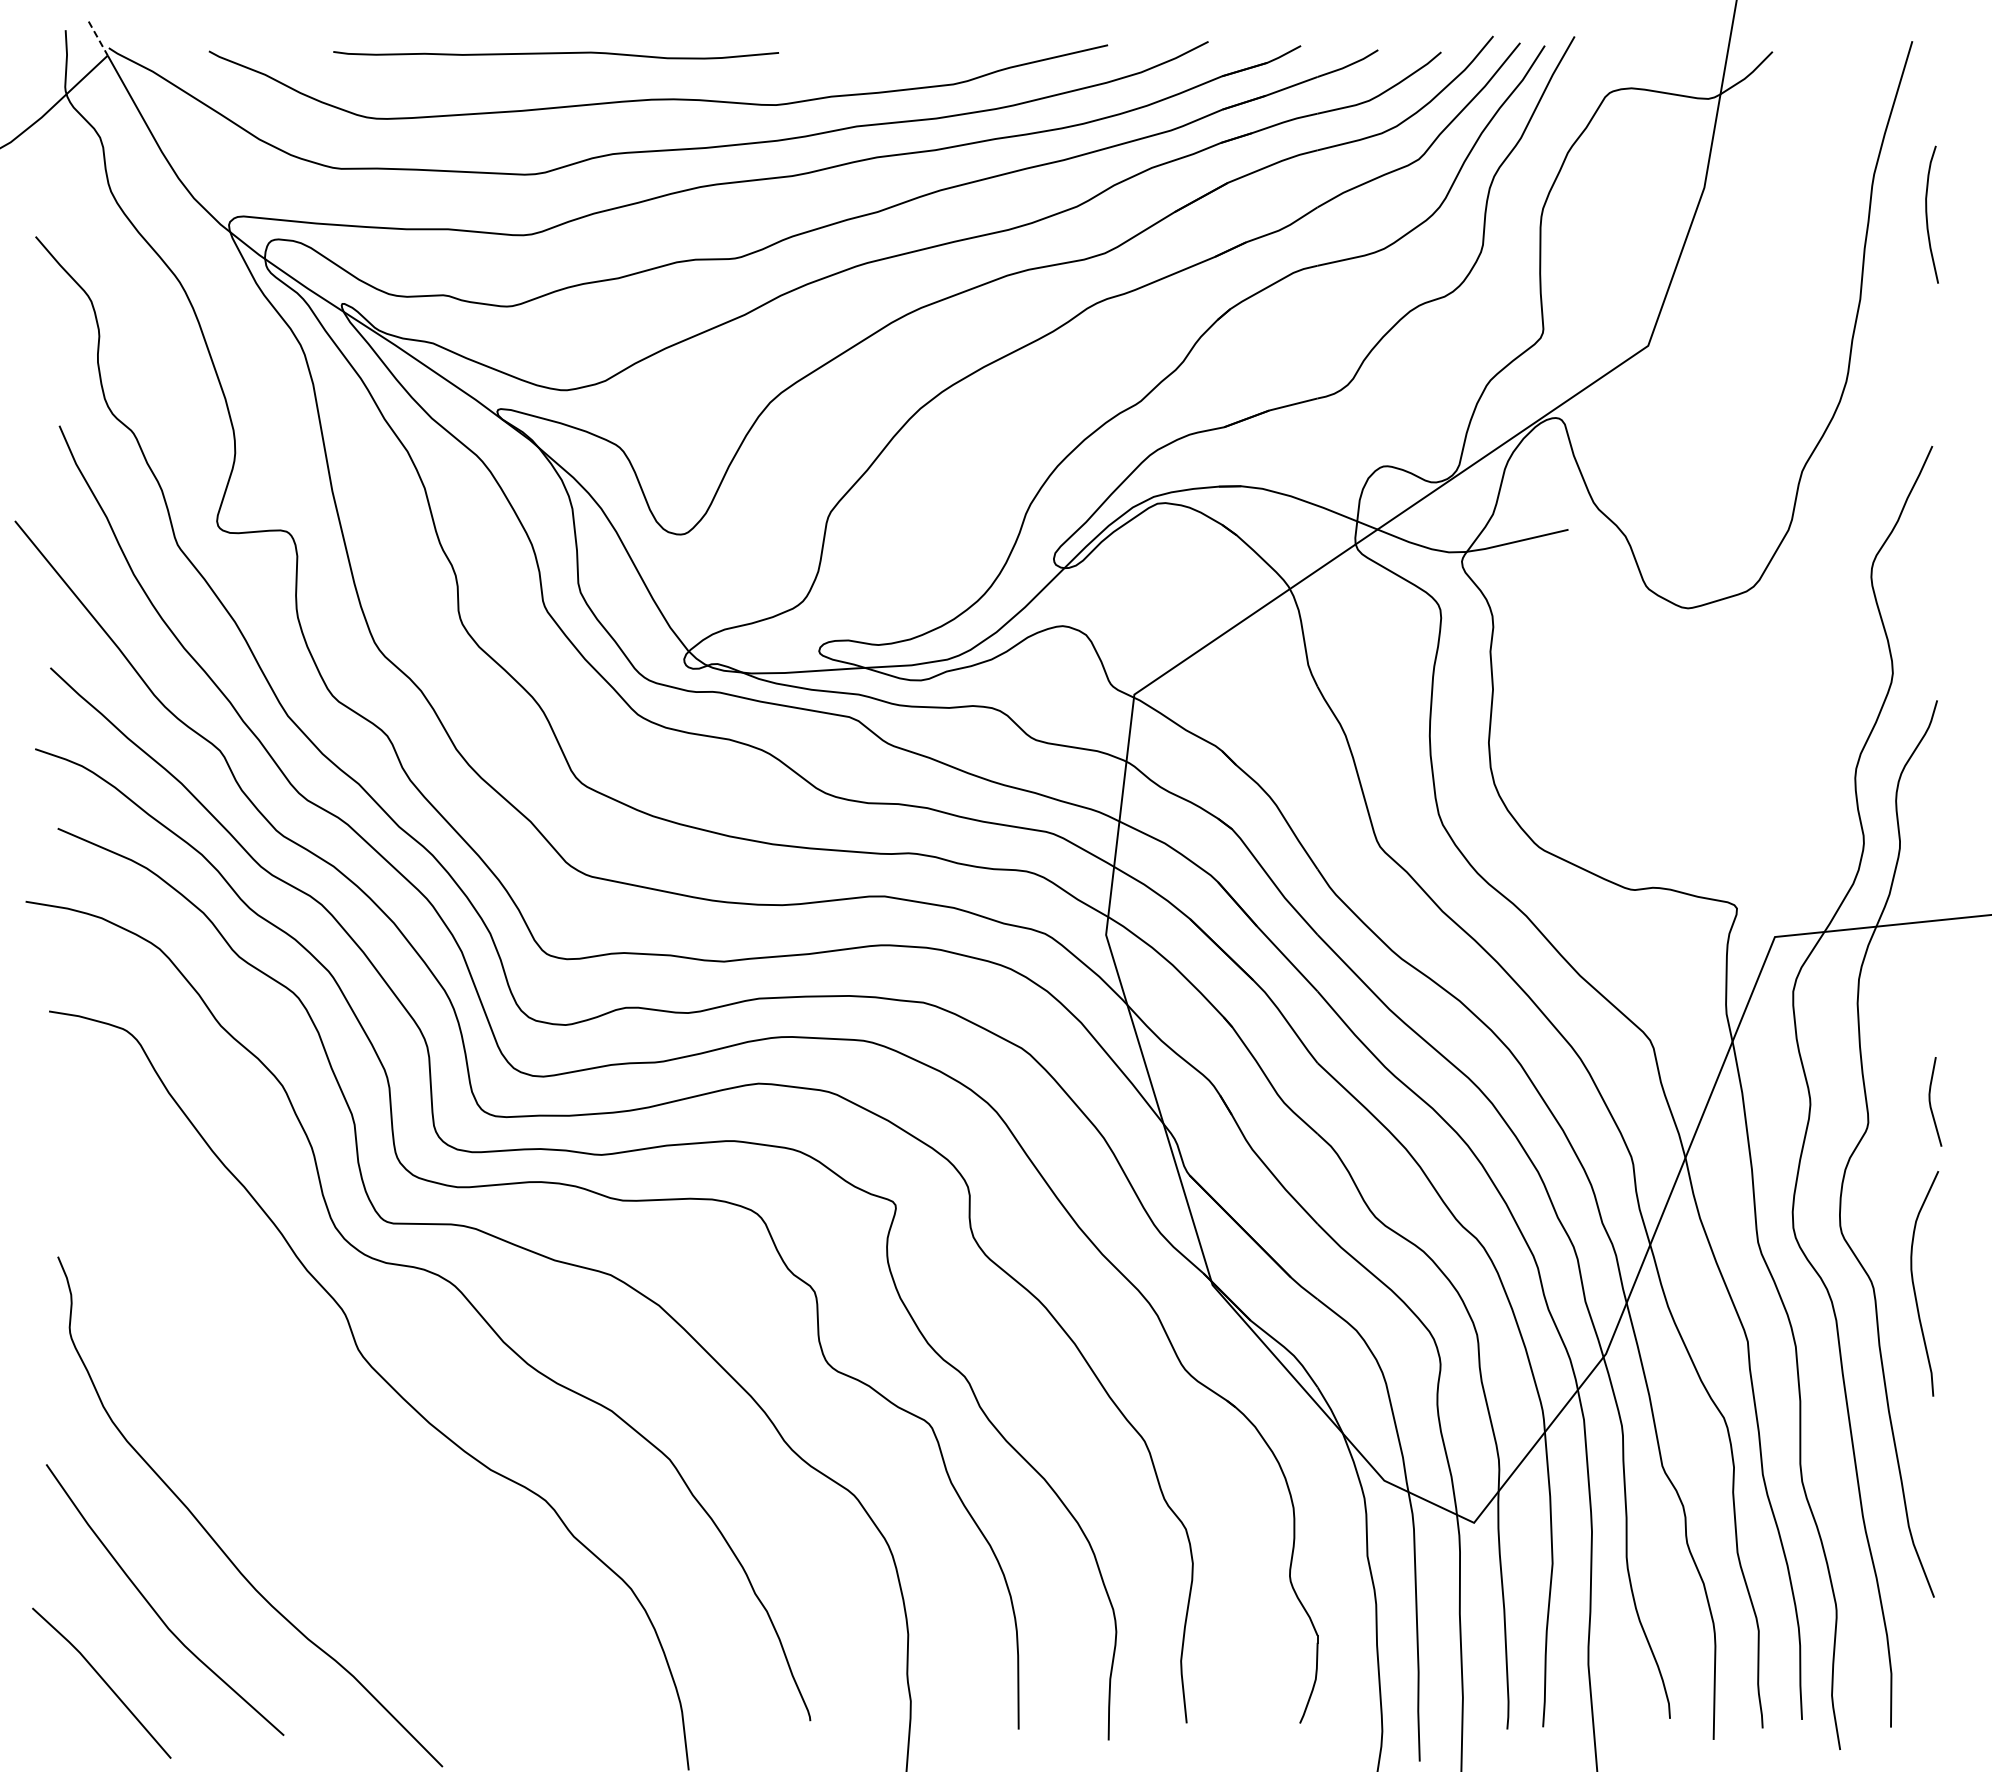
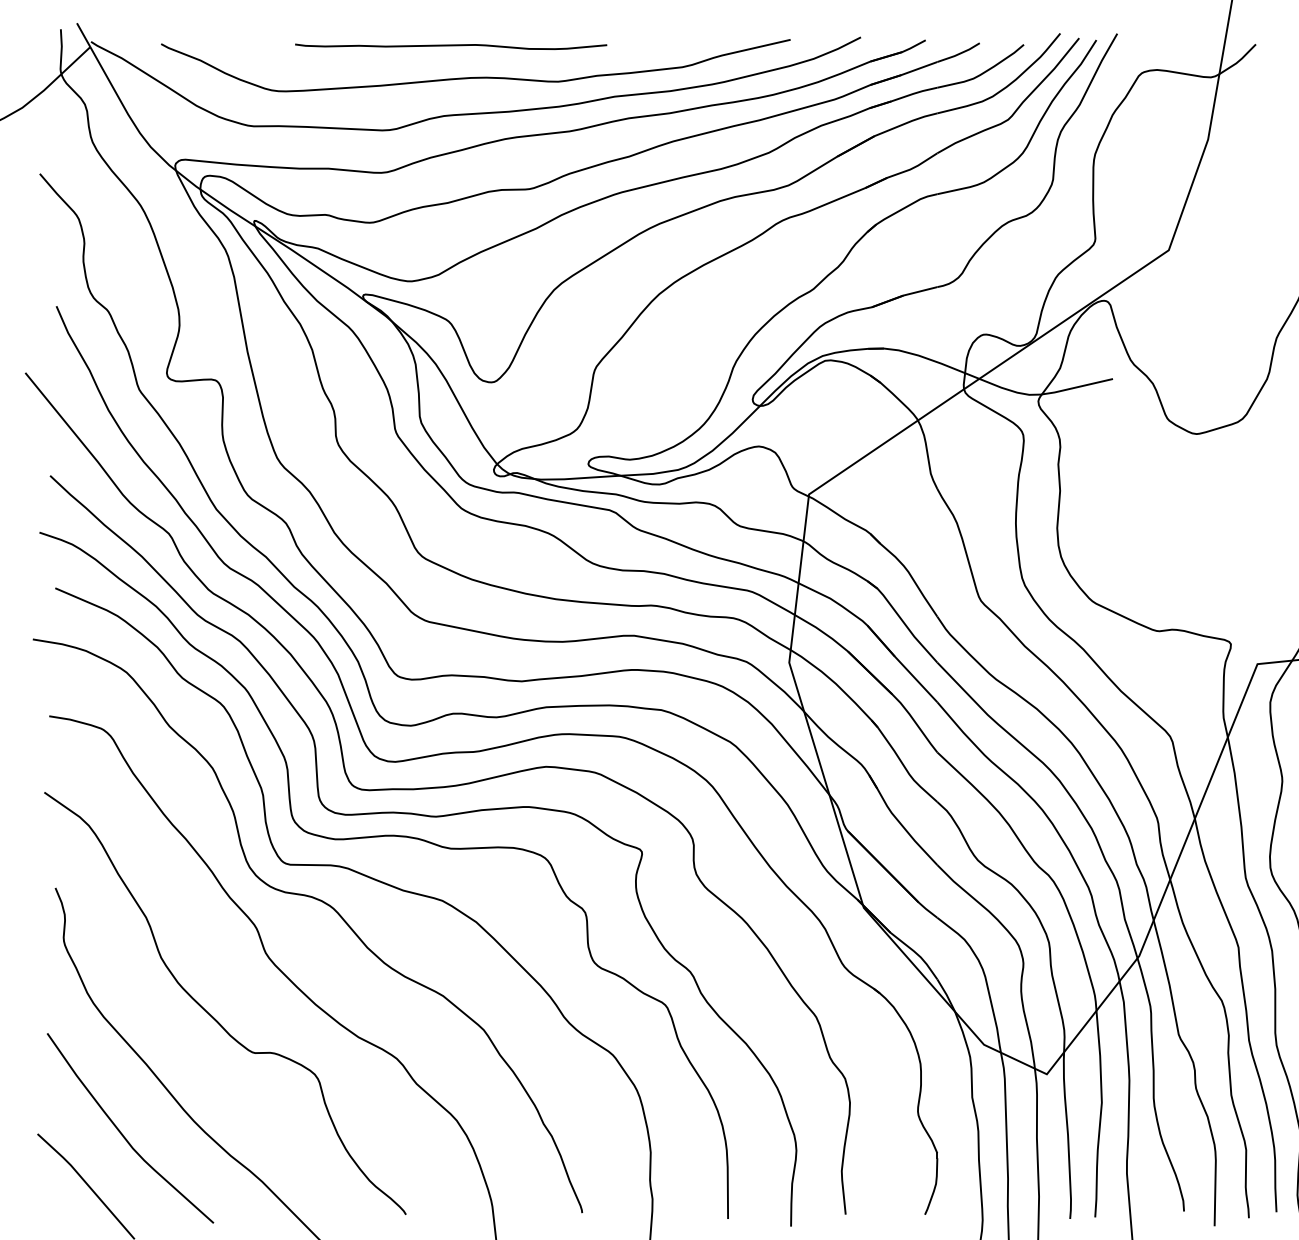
line: (98, 38) -> (83, 35), dashed -> solid
curve: (556, 54) -> (451, 46), moved
curve: (281, 1439) -> (211, 1015), added

